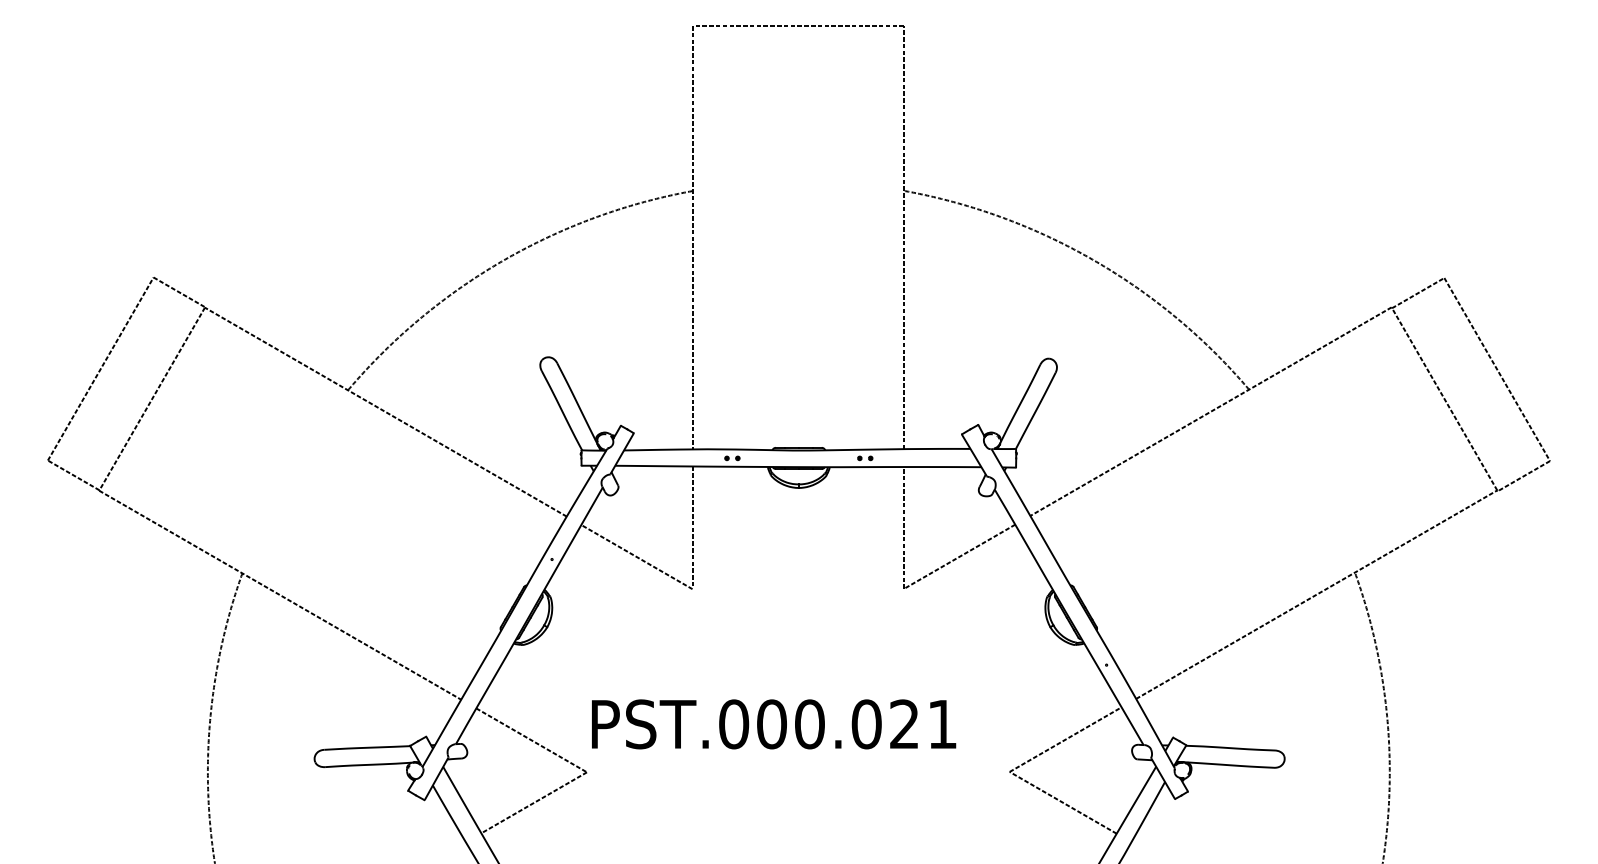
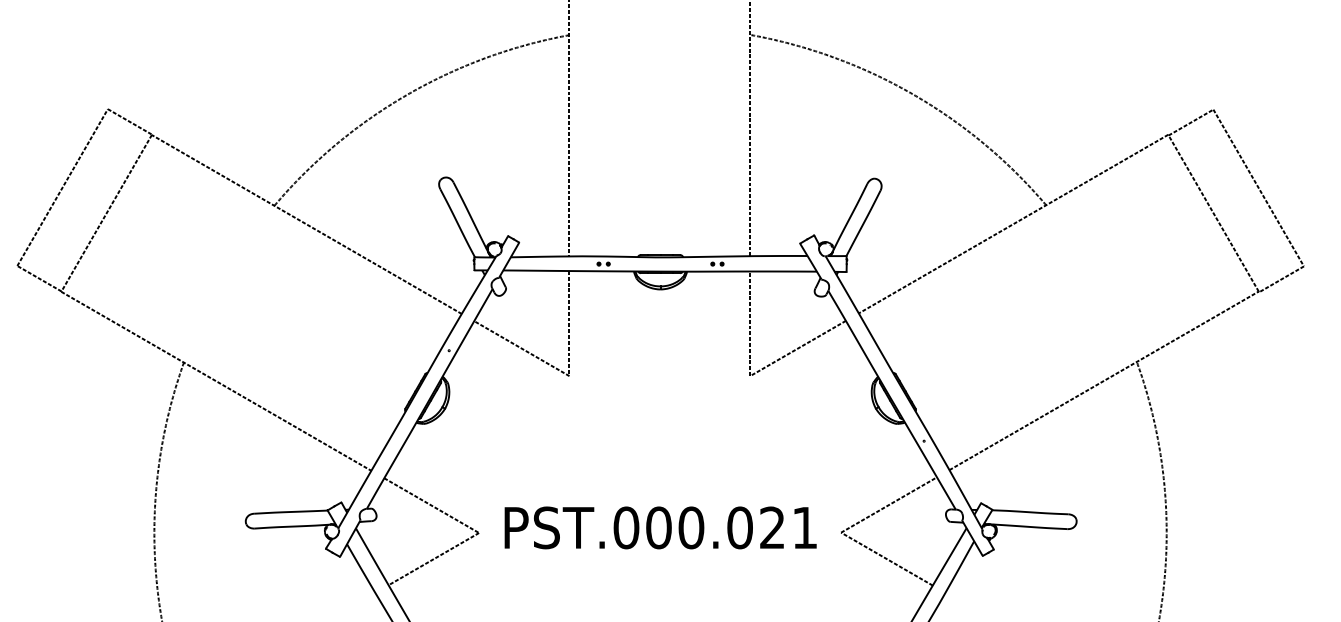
text: (774, 724) -> (661, 528), moved

